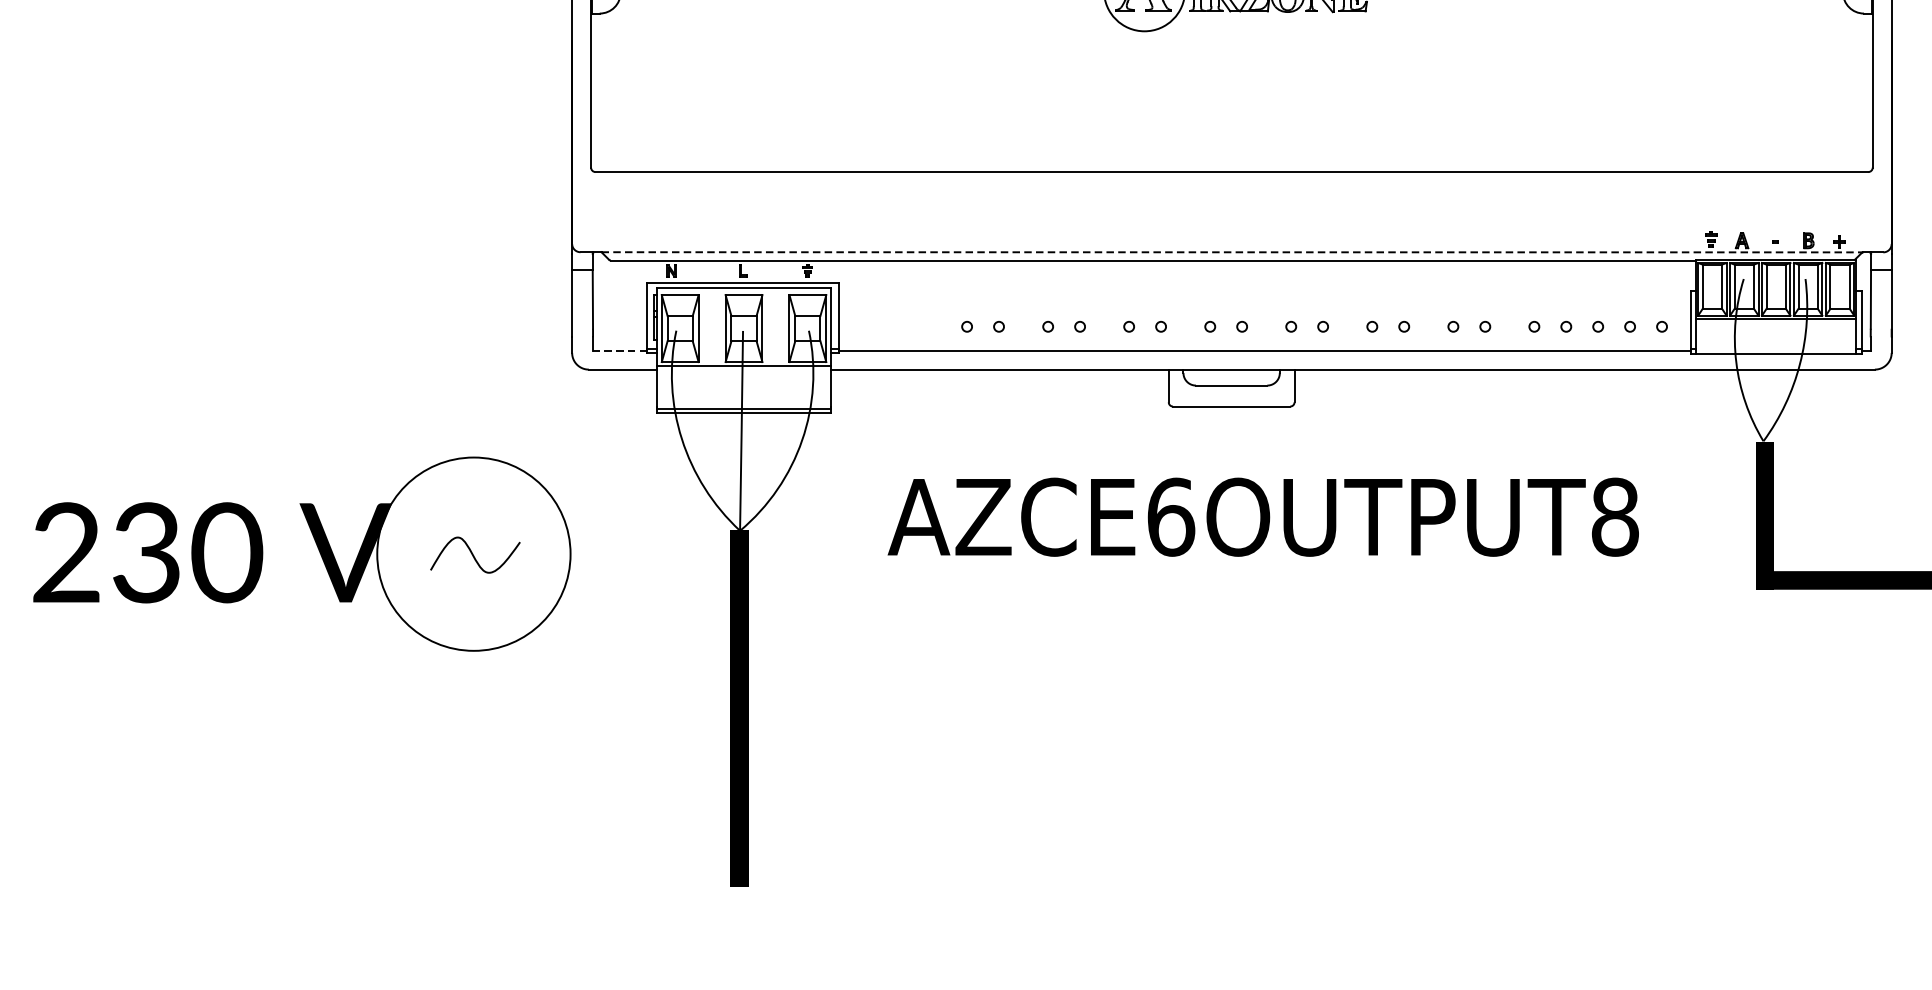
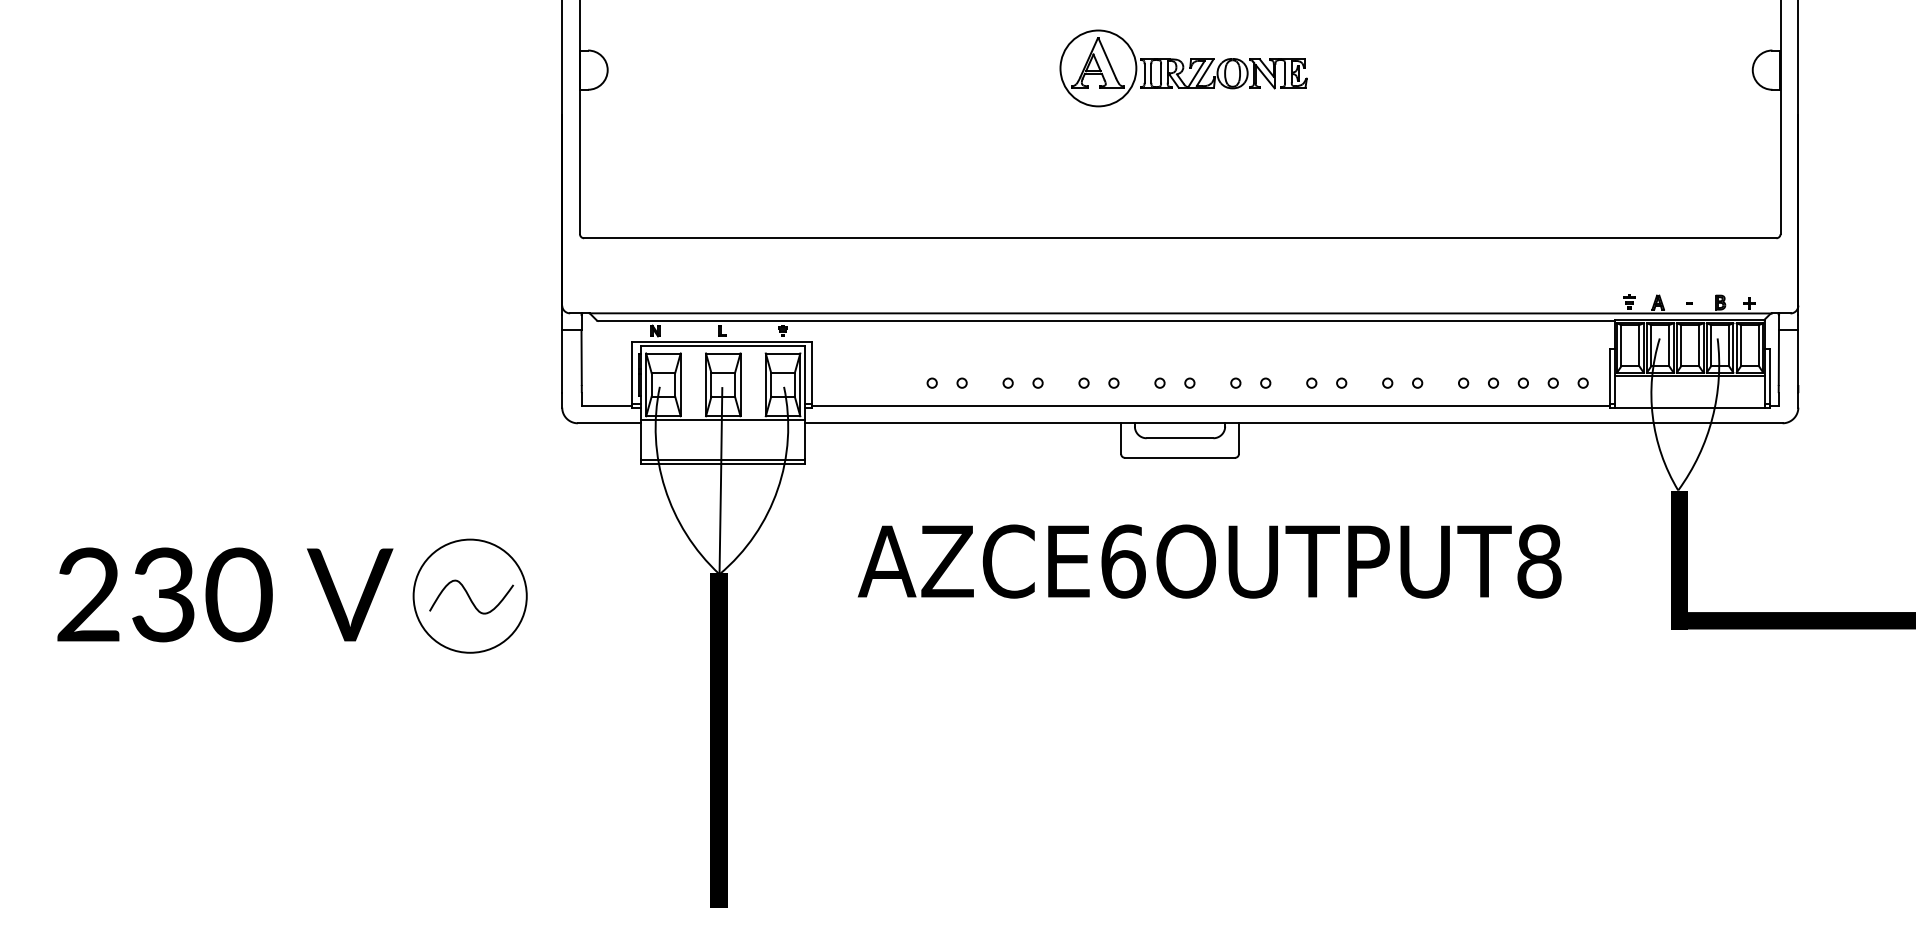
line: (1233, 252) -> (1181, 313), dashed -> solid
line: (619, 350) -> (606, 405), dashed -> solid
circle: (473, 553) -> (469, 595), size x0.62

